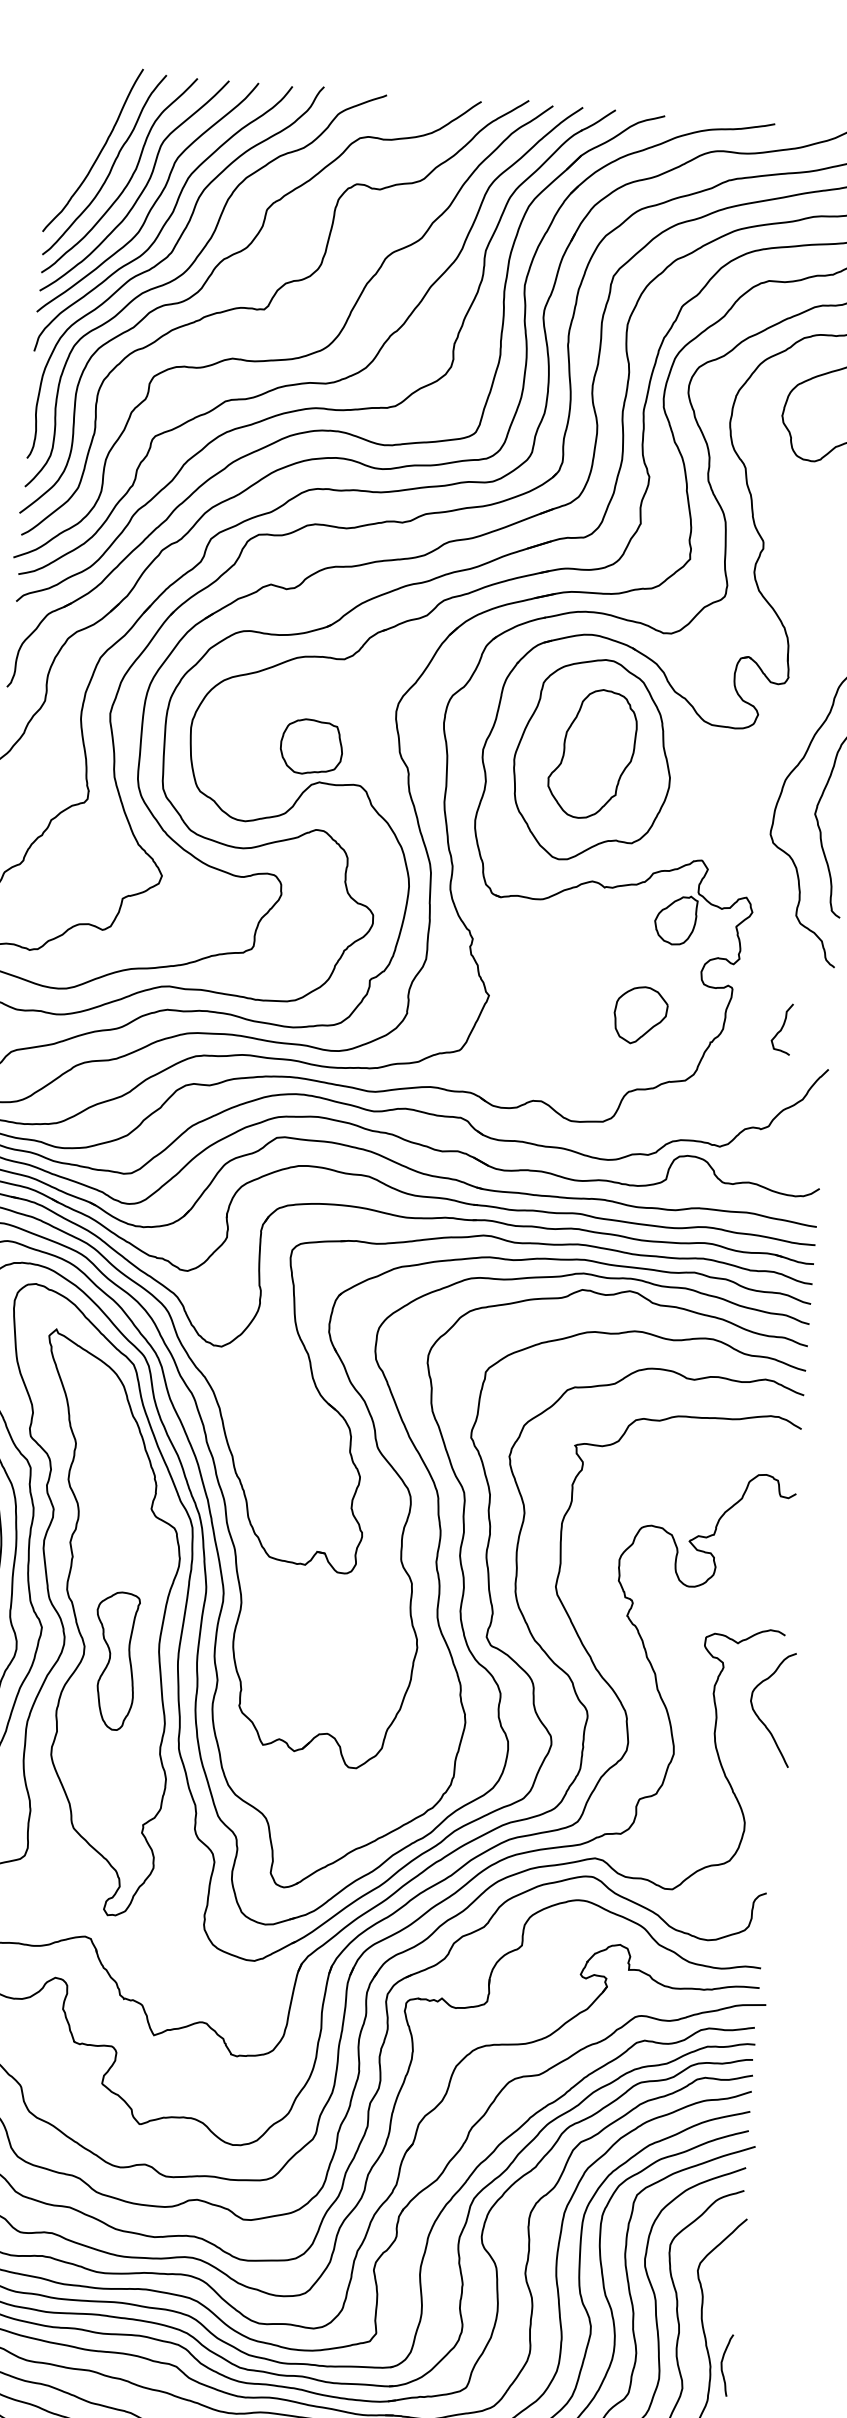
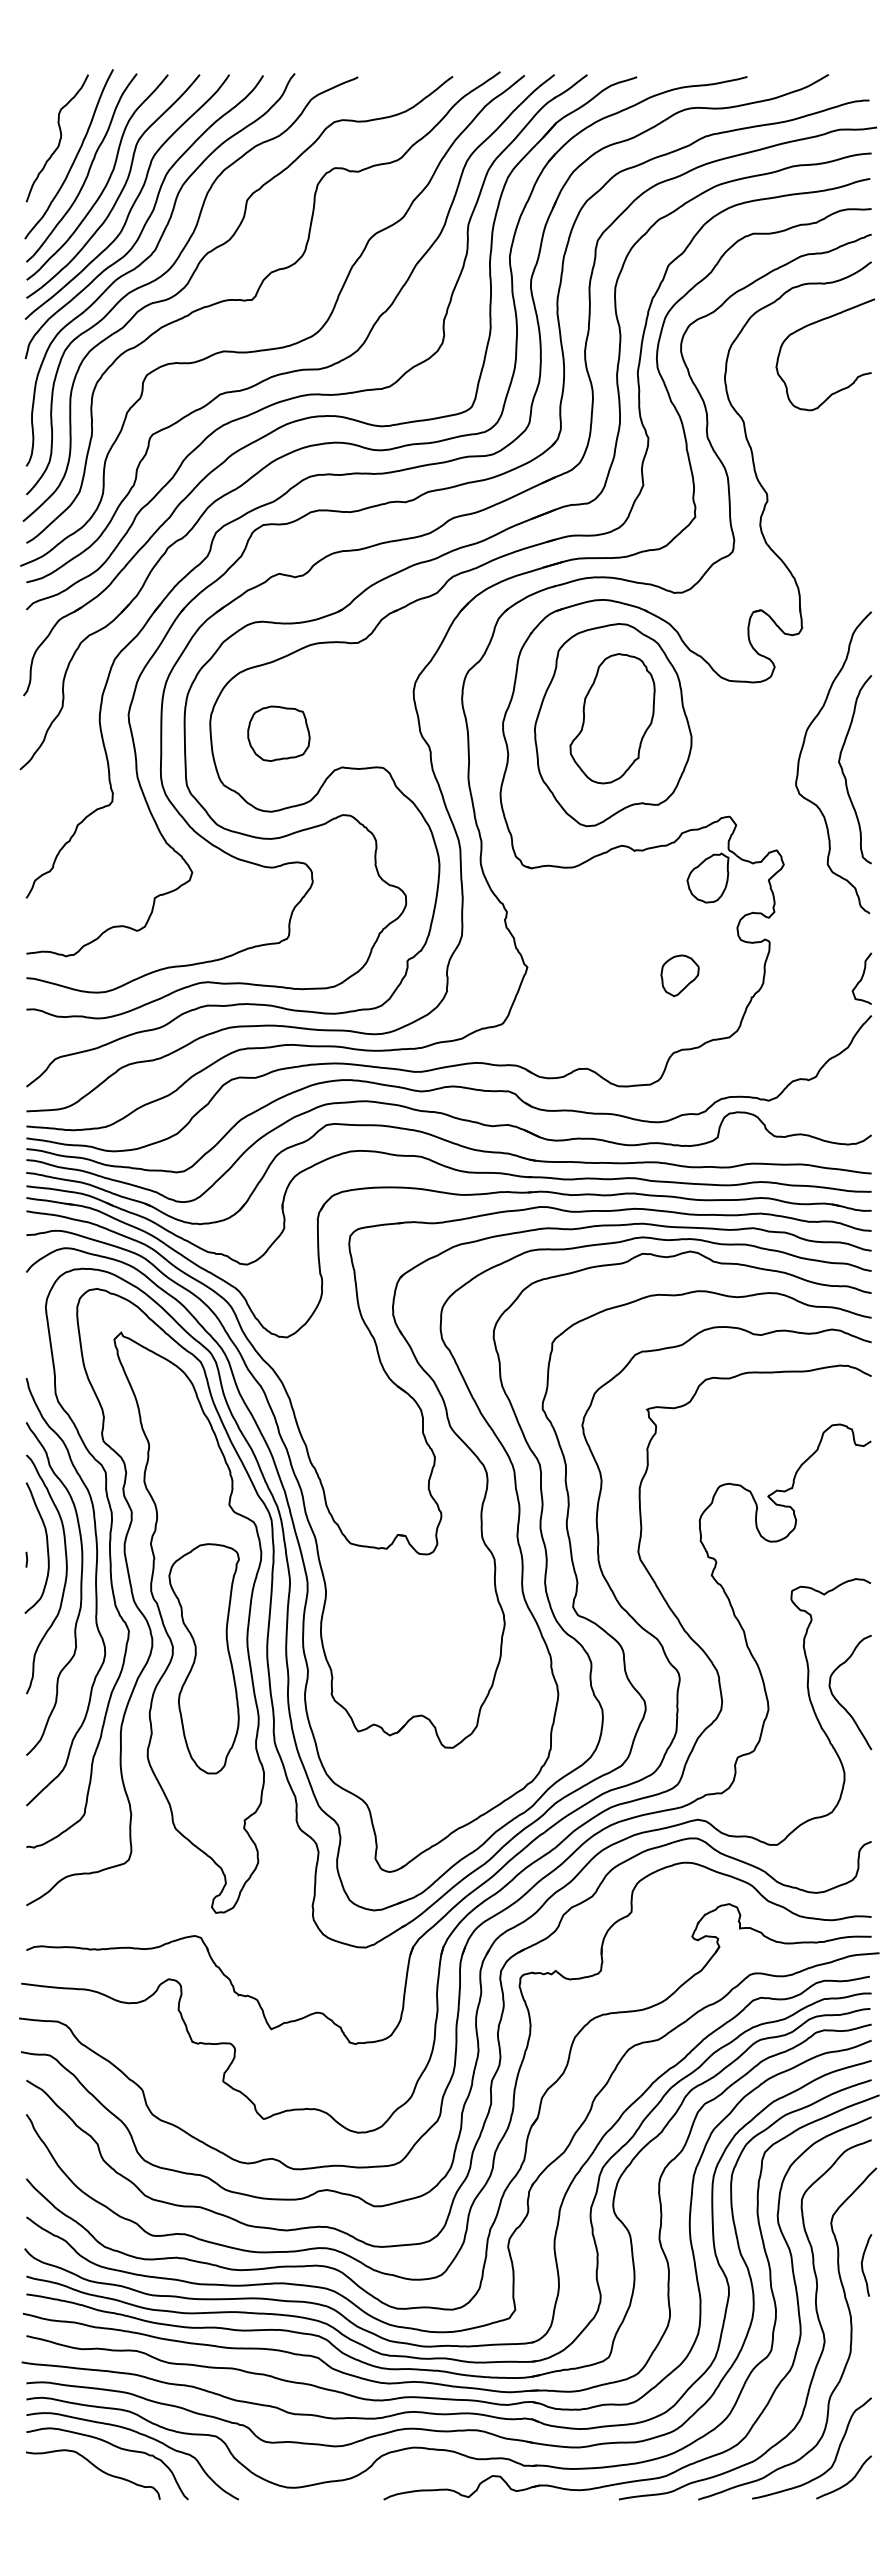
curve: (84, 134) -> (59, 138), added
part: (311, 746) -> (278, 733), moved
part: (640, 1015) -> (679, 975), size x0.71
curve: (781, 1028) -> (861, 978), moved
part: (114, 1660) -> (203, 1658), size x1.67
curve: (758, 1716) -> (838, 1700), moved
curve: (722, 2367) -> (863, 2267), moved

